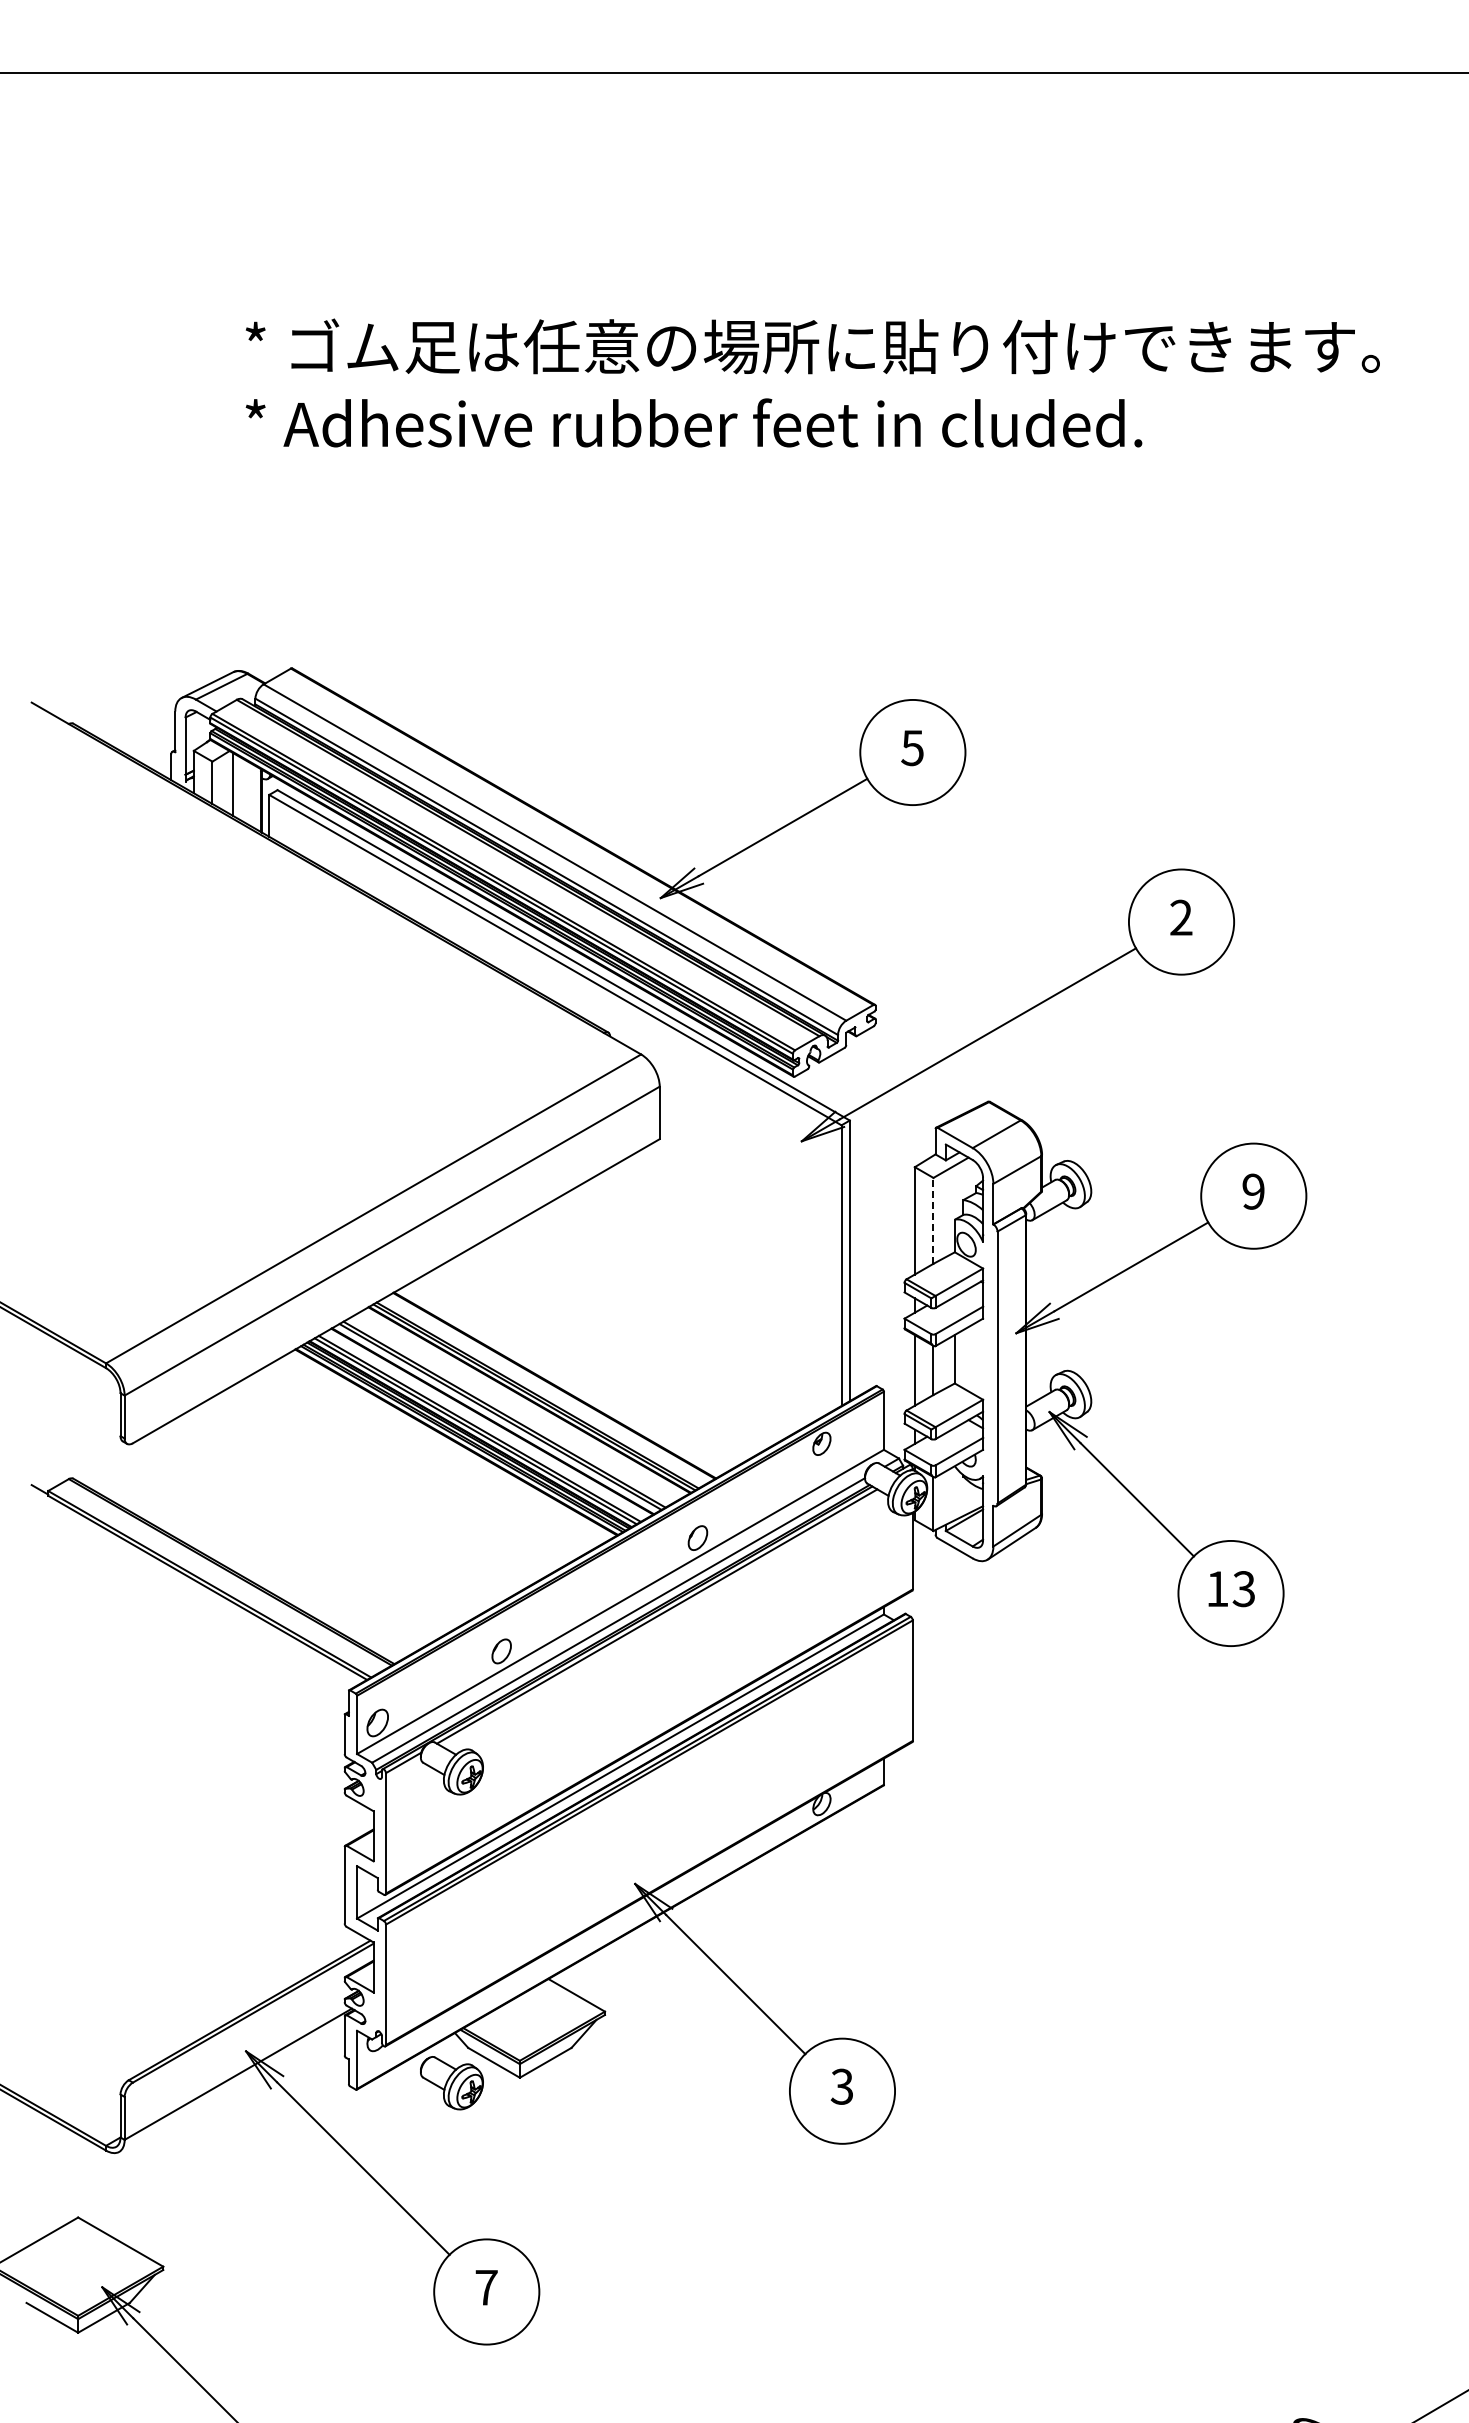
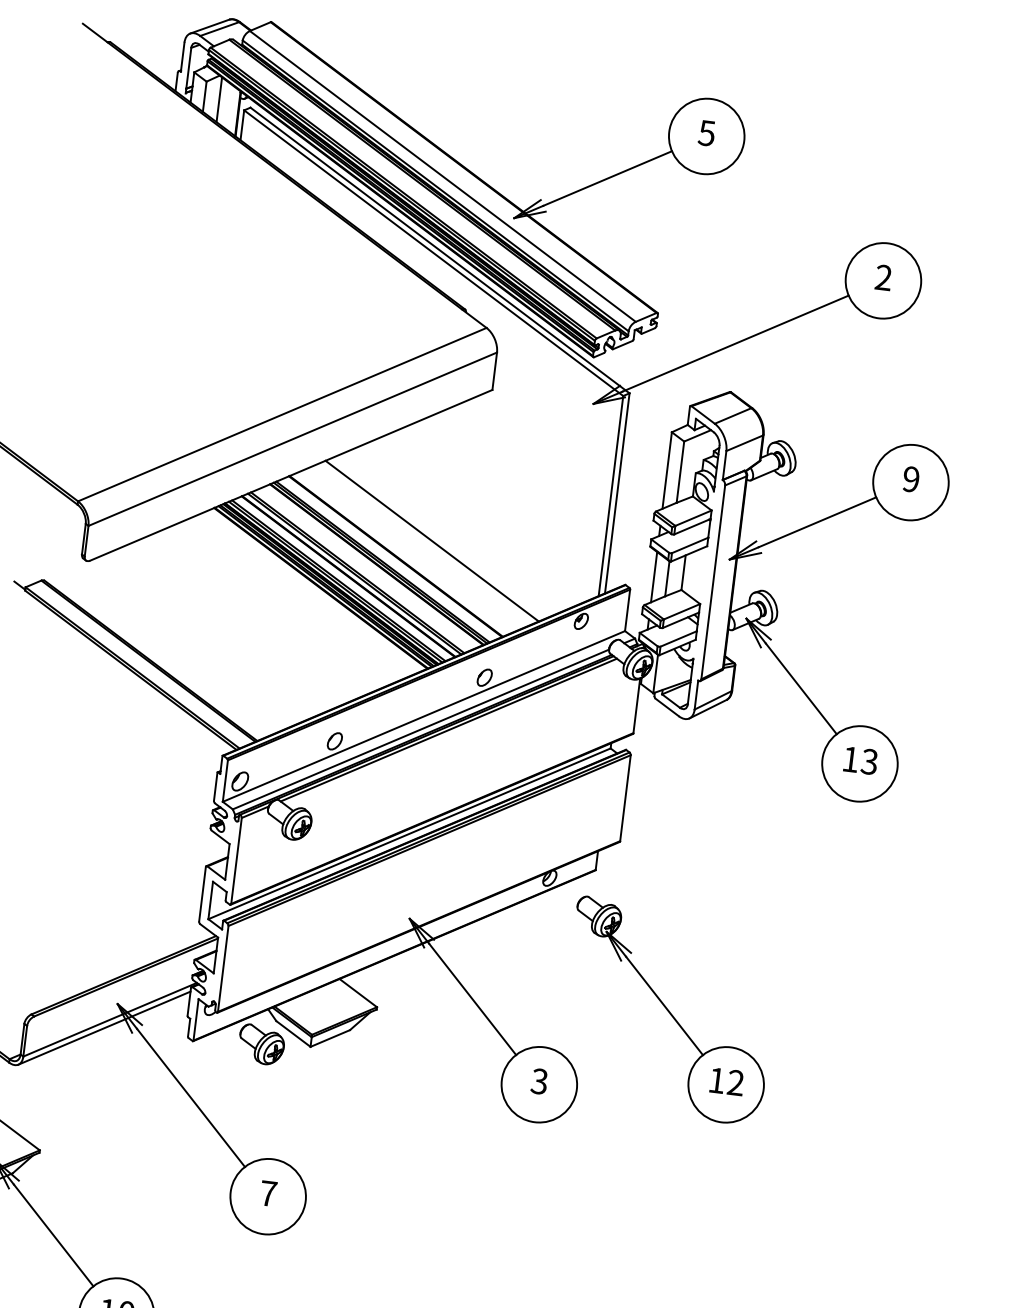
line: (933, 1220) -> (680, 471), dashed -> solid
line: (602, 1358) -> (432, 541), added
part: (1009, 1967) -> (669, 1011), added
line: (231, 2086) -> (104, 1027), added

